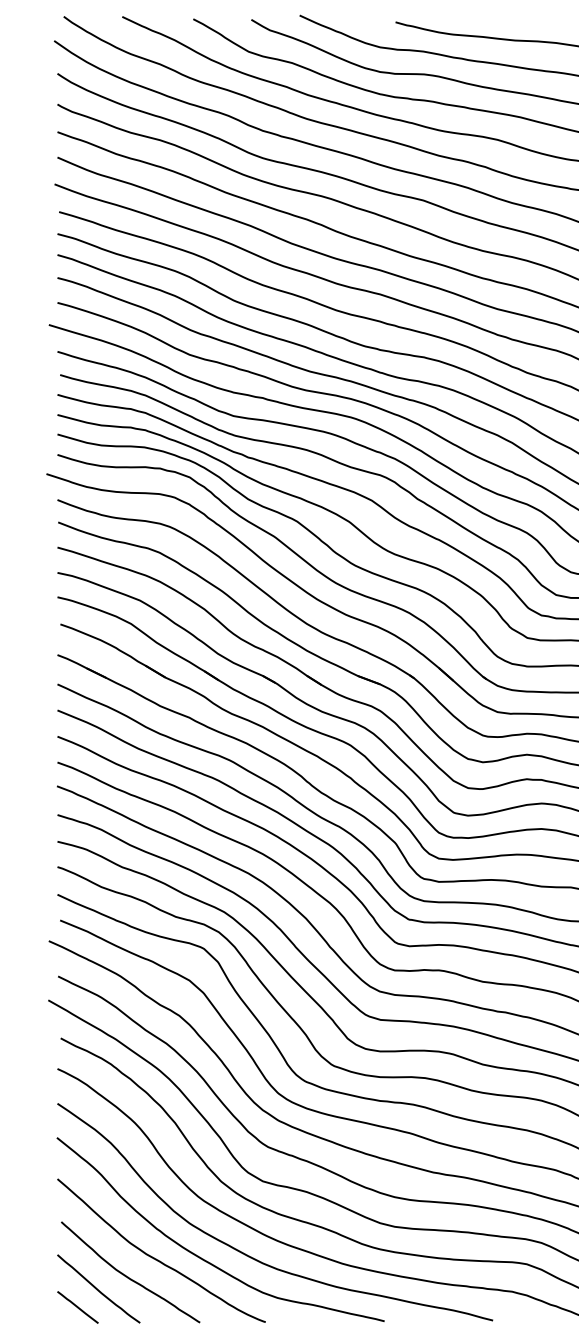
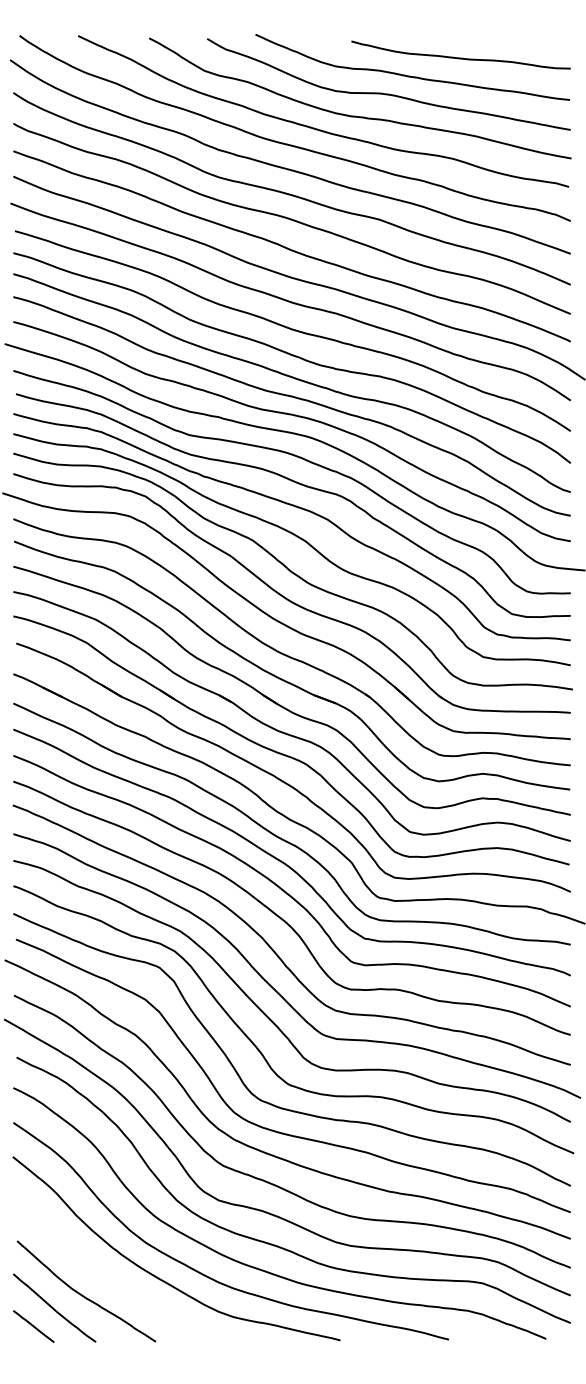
curve: (156, 1258) -> (112, 1277), removed

